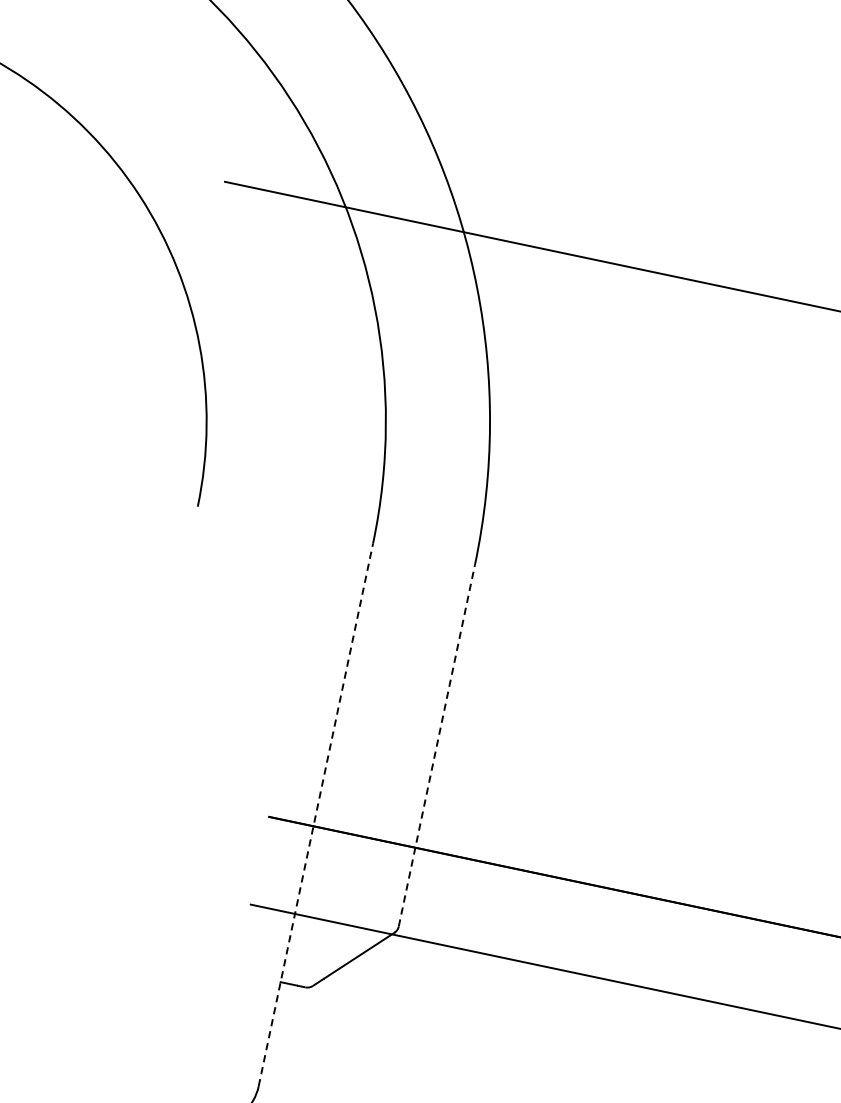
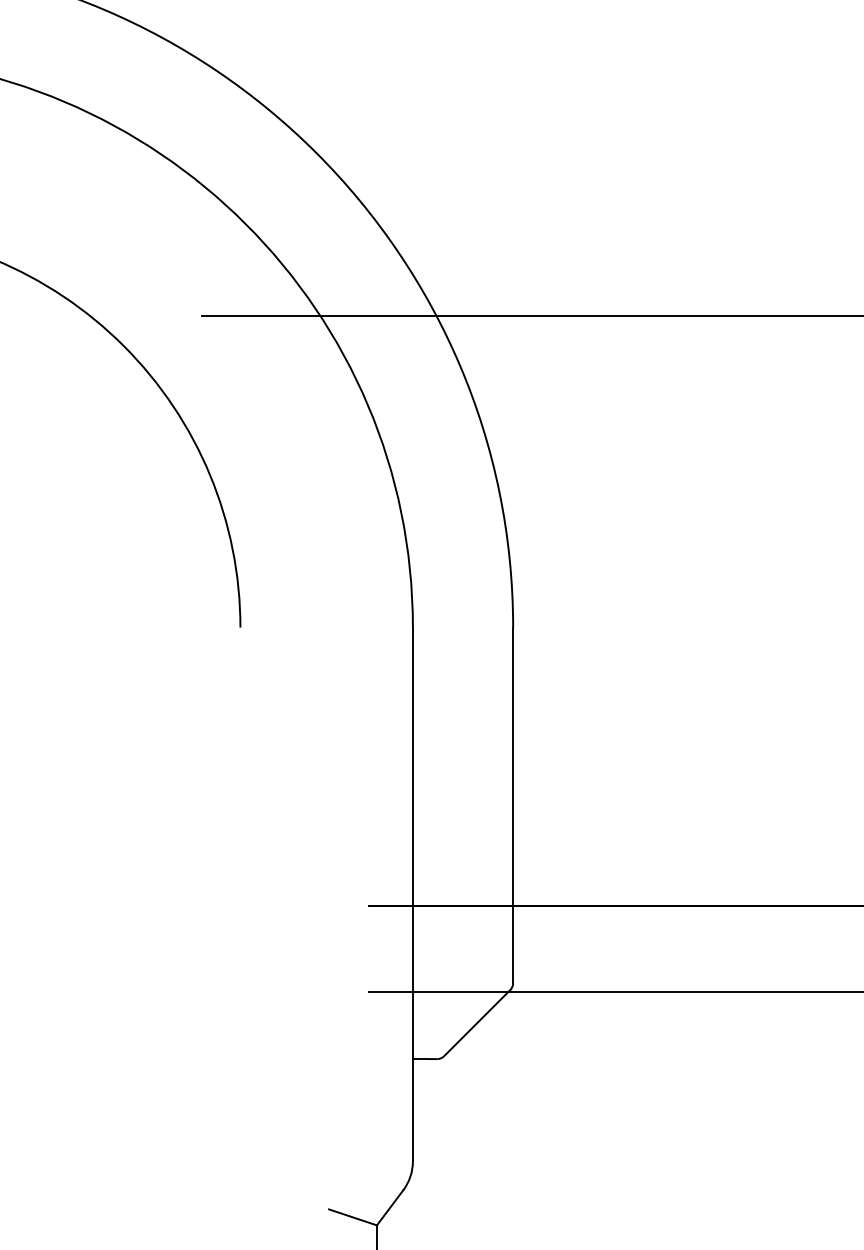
line: (437, 745) -> (513, 805), dashed -> solid
line: (315, 814) -> (412, 894), dashed -> solid

